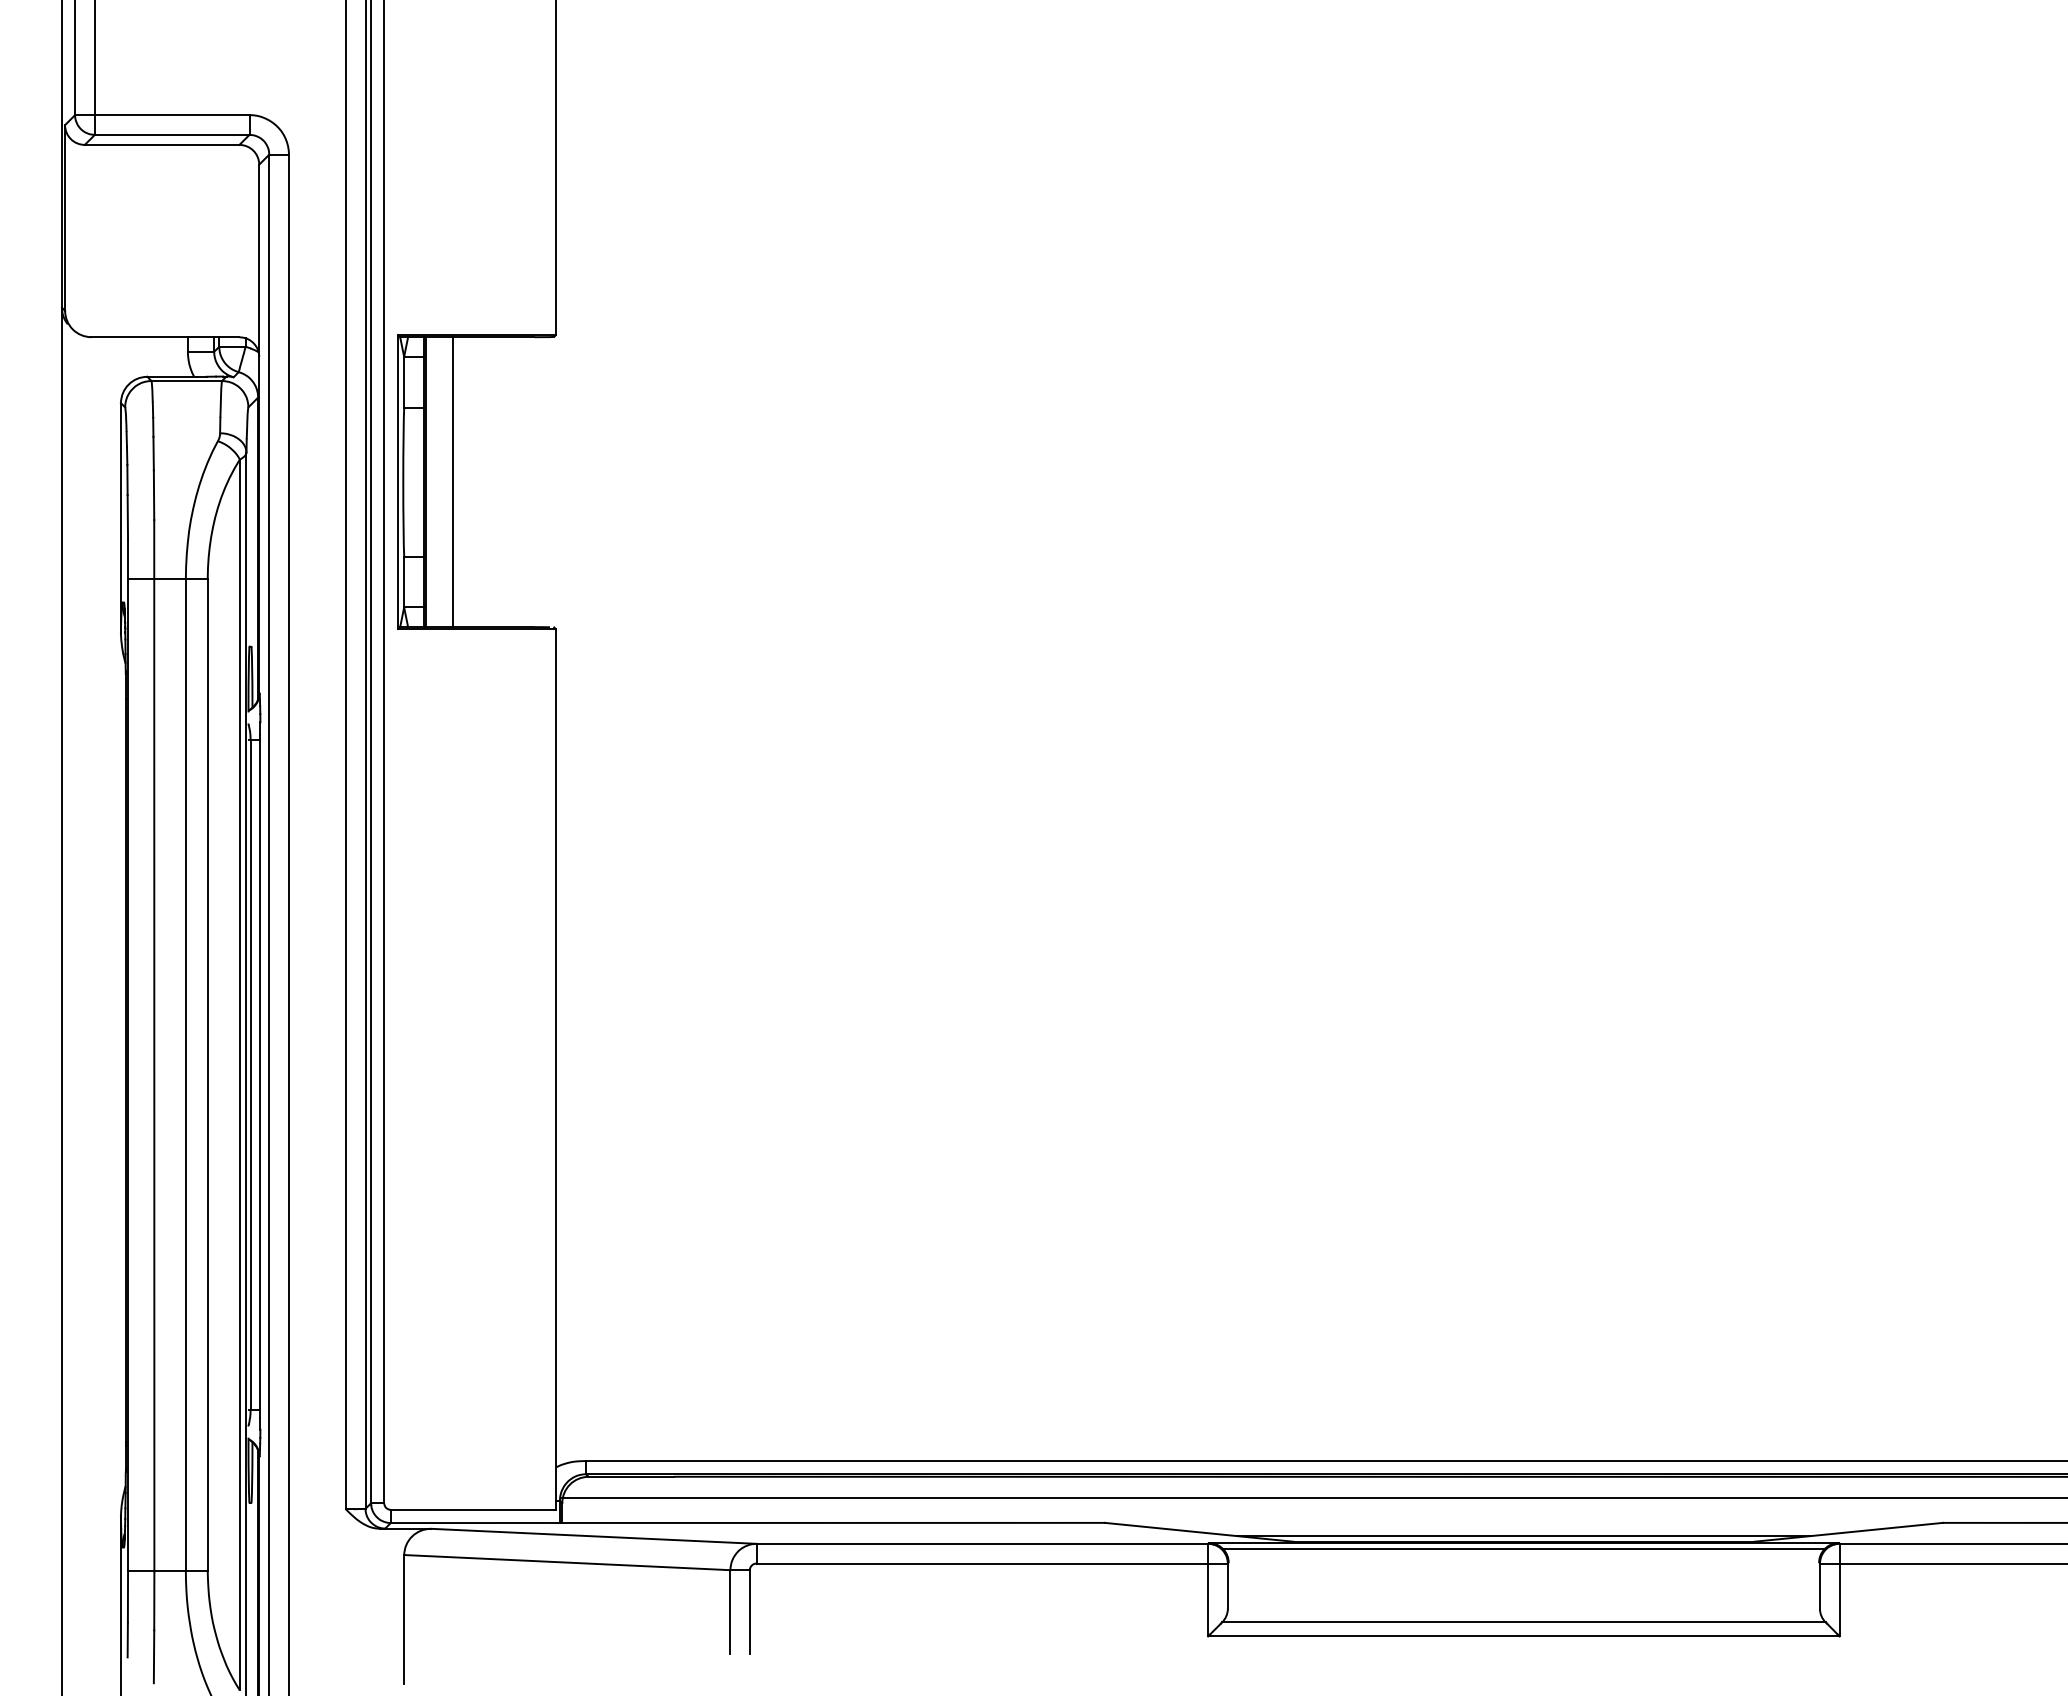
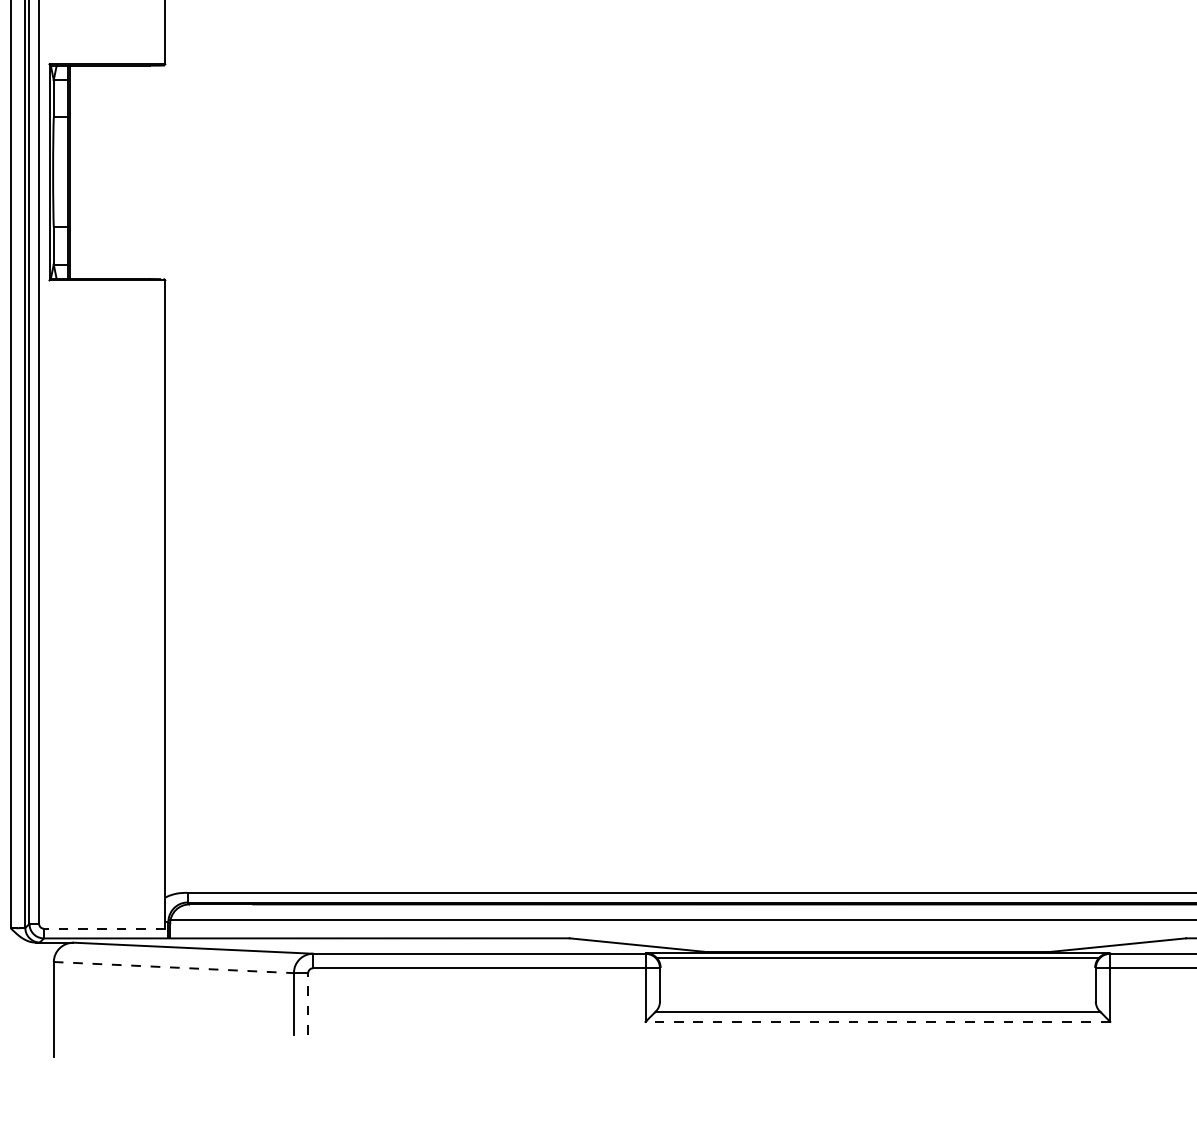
line: (452, 482) -> (89, 172), removed
line: (472, 1509) -> (104, 928), solid -> dashed
line: (1523, 1536) -> (877, 948), removed
line: (567, 1562) -> (173, 967), solid -> dashed
line: (749, 1612) -> (307, 1004), solid -> dashed
line: (1523, 1636) -> (877, 1021), solid -> dashed

